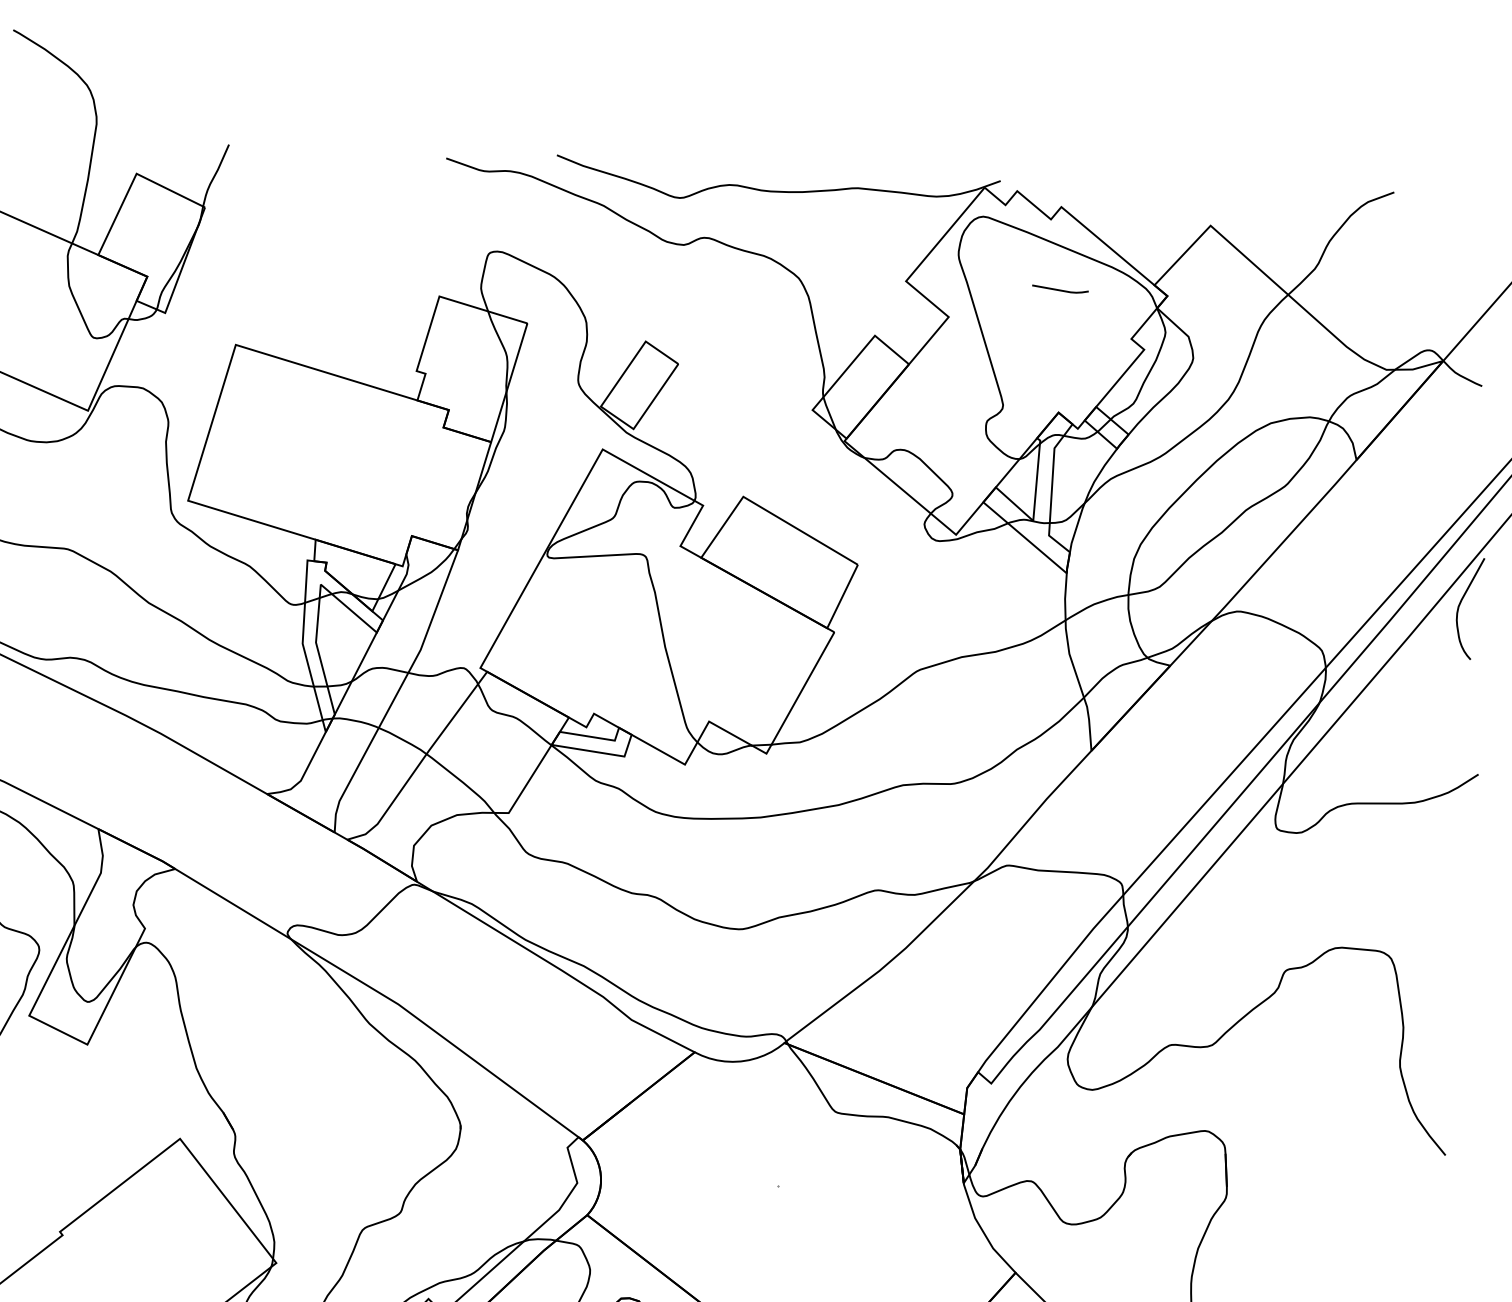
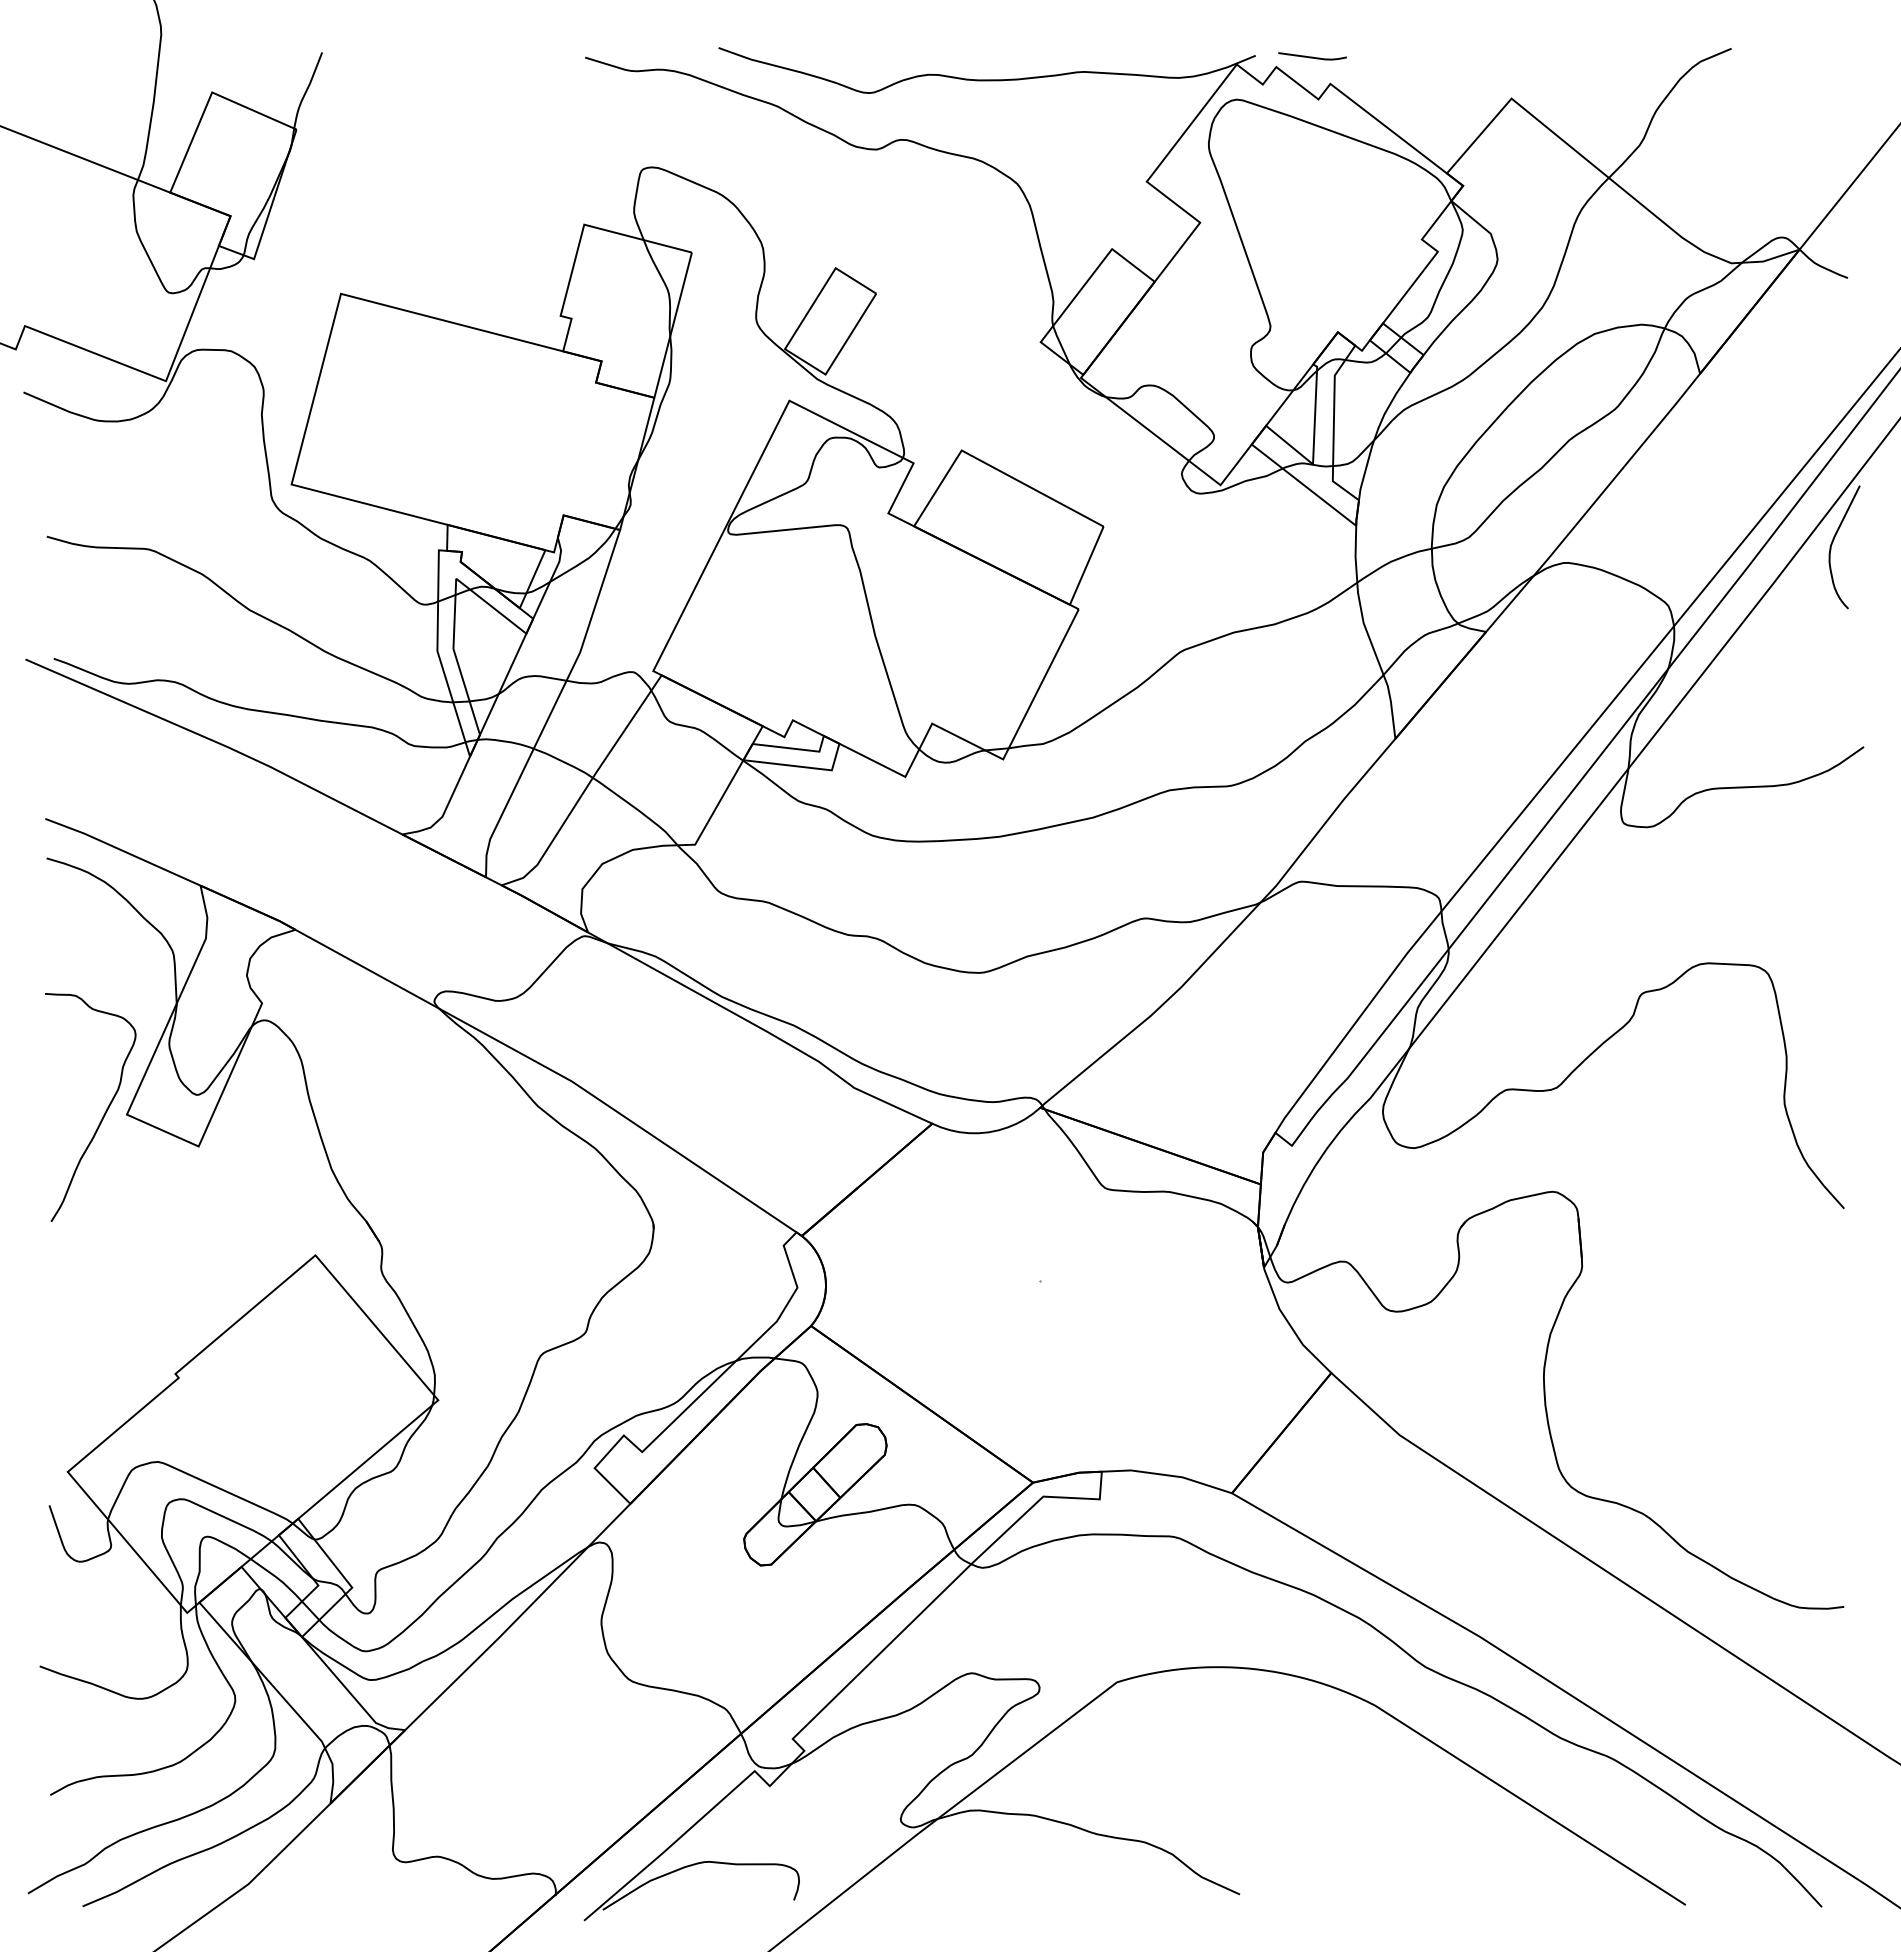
line: (1060, 289) -> (1312, 56), moved

